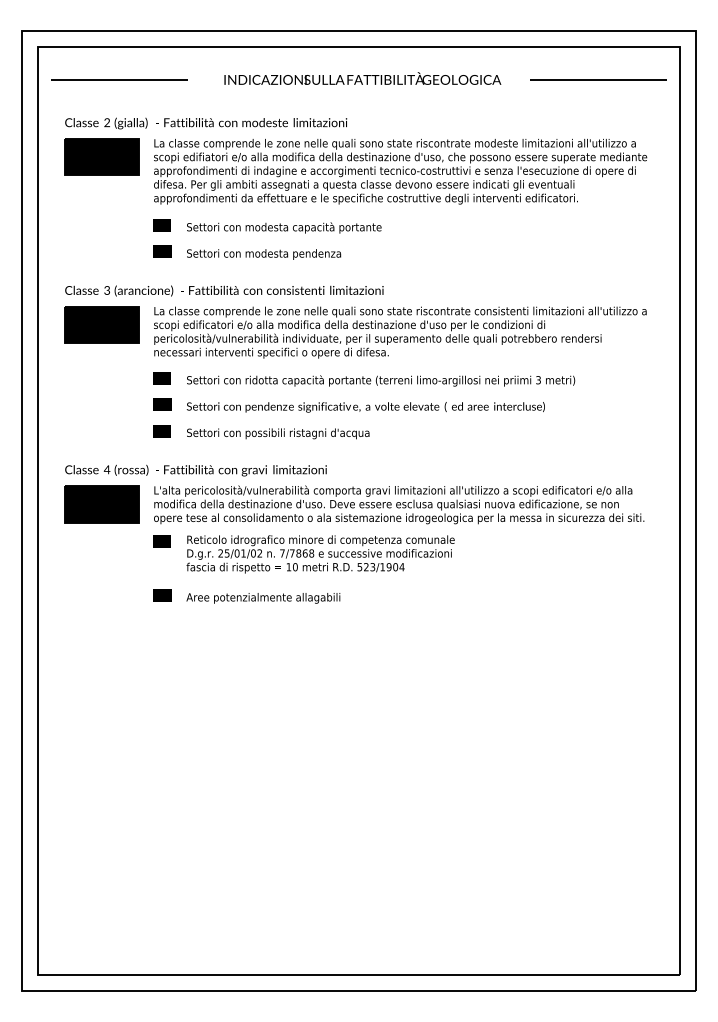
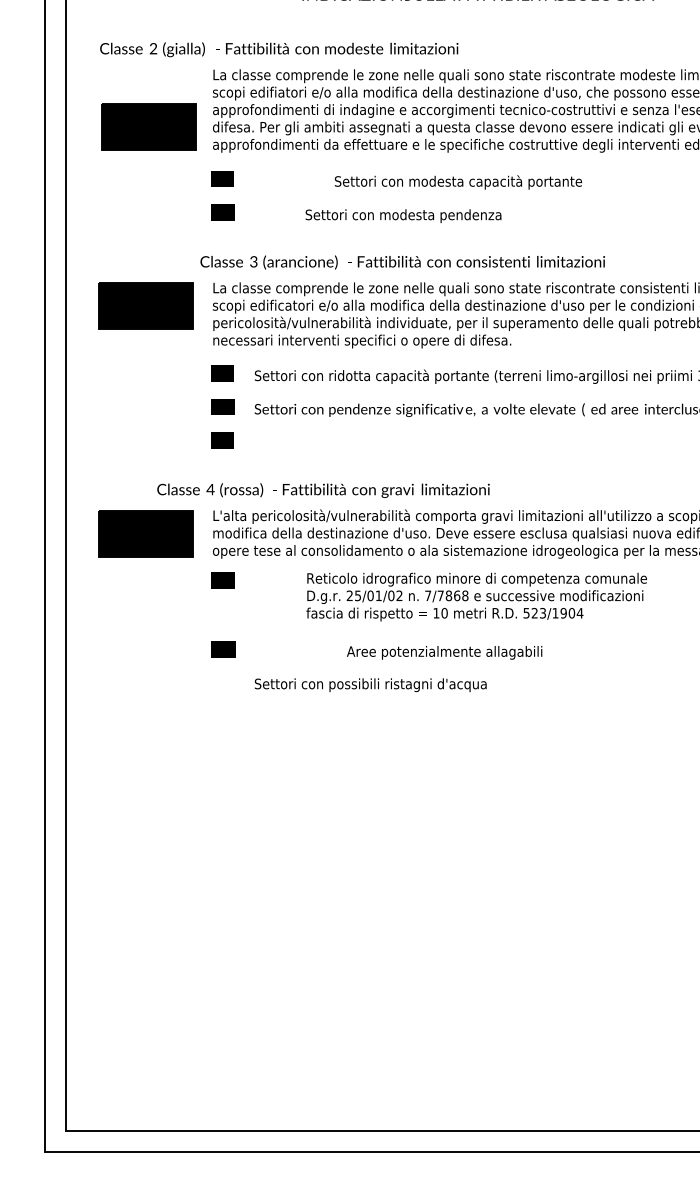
part: (101, 156) -> (148, 125), moved
text: (284, 227) -> (458, 181), moved
text: (264, 254) -> (404, 216), moved
text: (224, 290) -> (402, 261), moved
text: (278, 433) -> (371, 684), moved
text: (195, 470) -> (322, 490), moved
text: (320, 554) -> (476, 597), moved
text: (263, 598) -> (444, 653), moved

